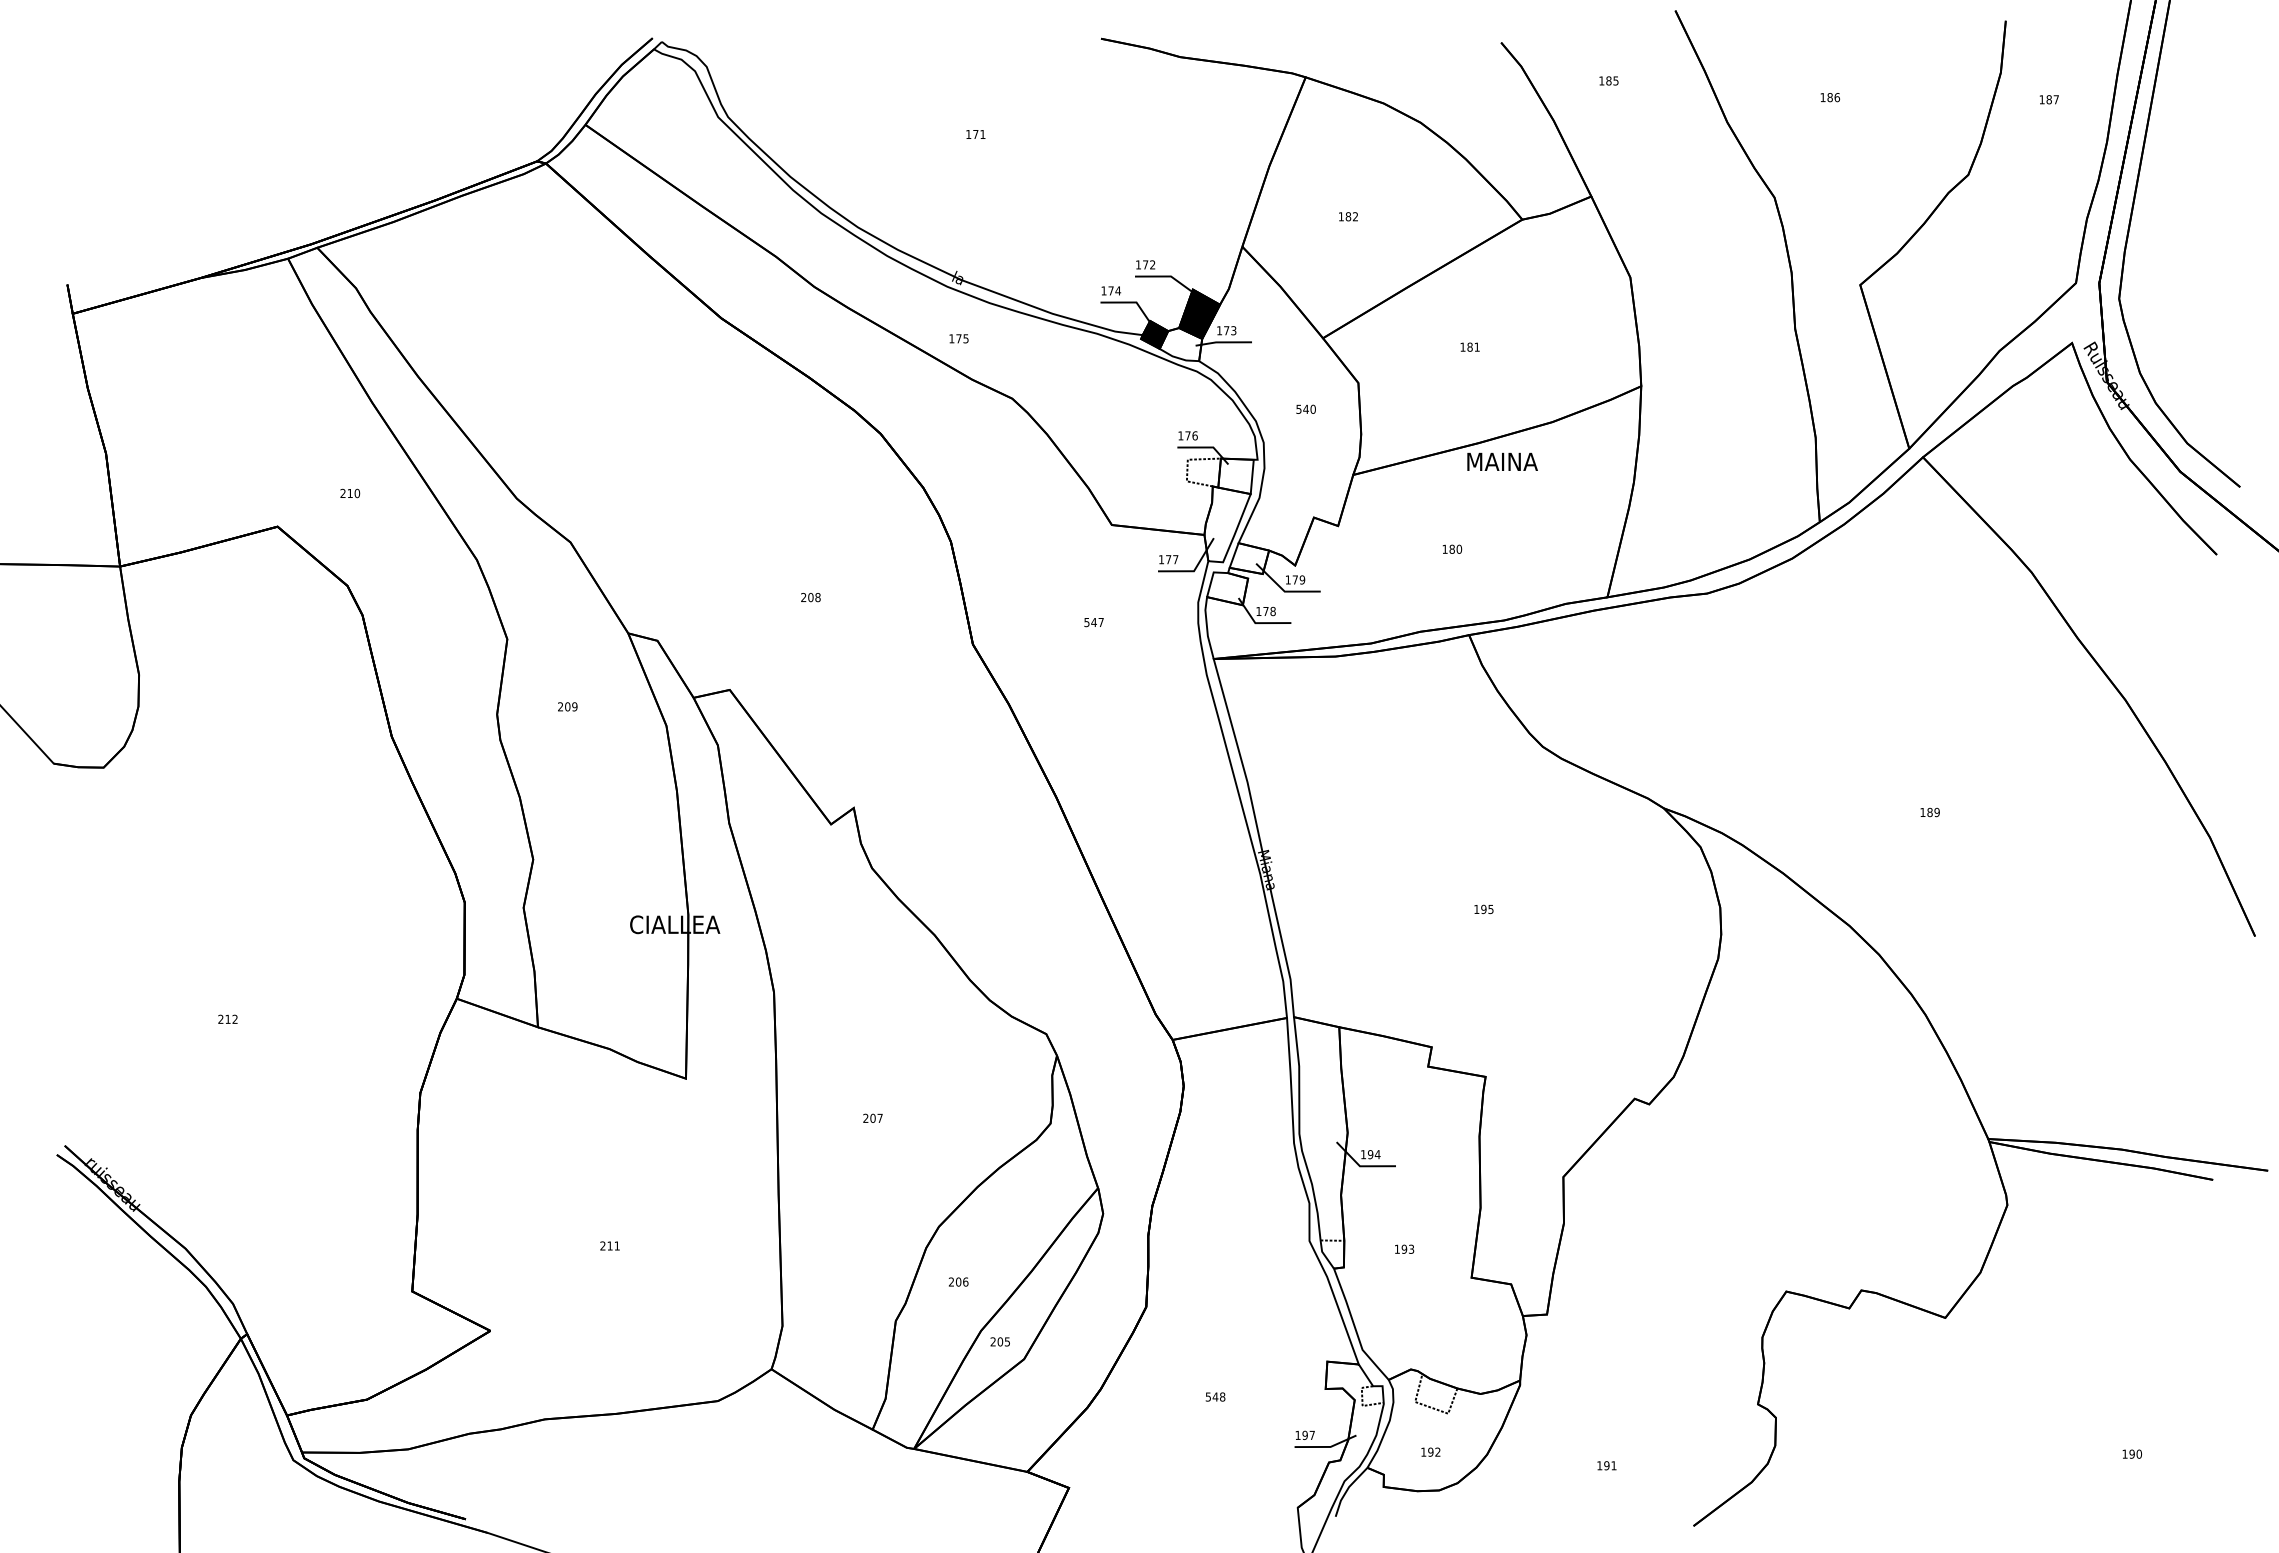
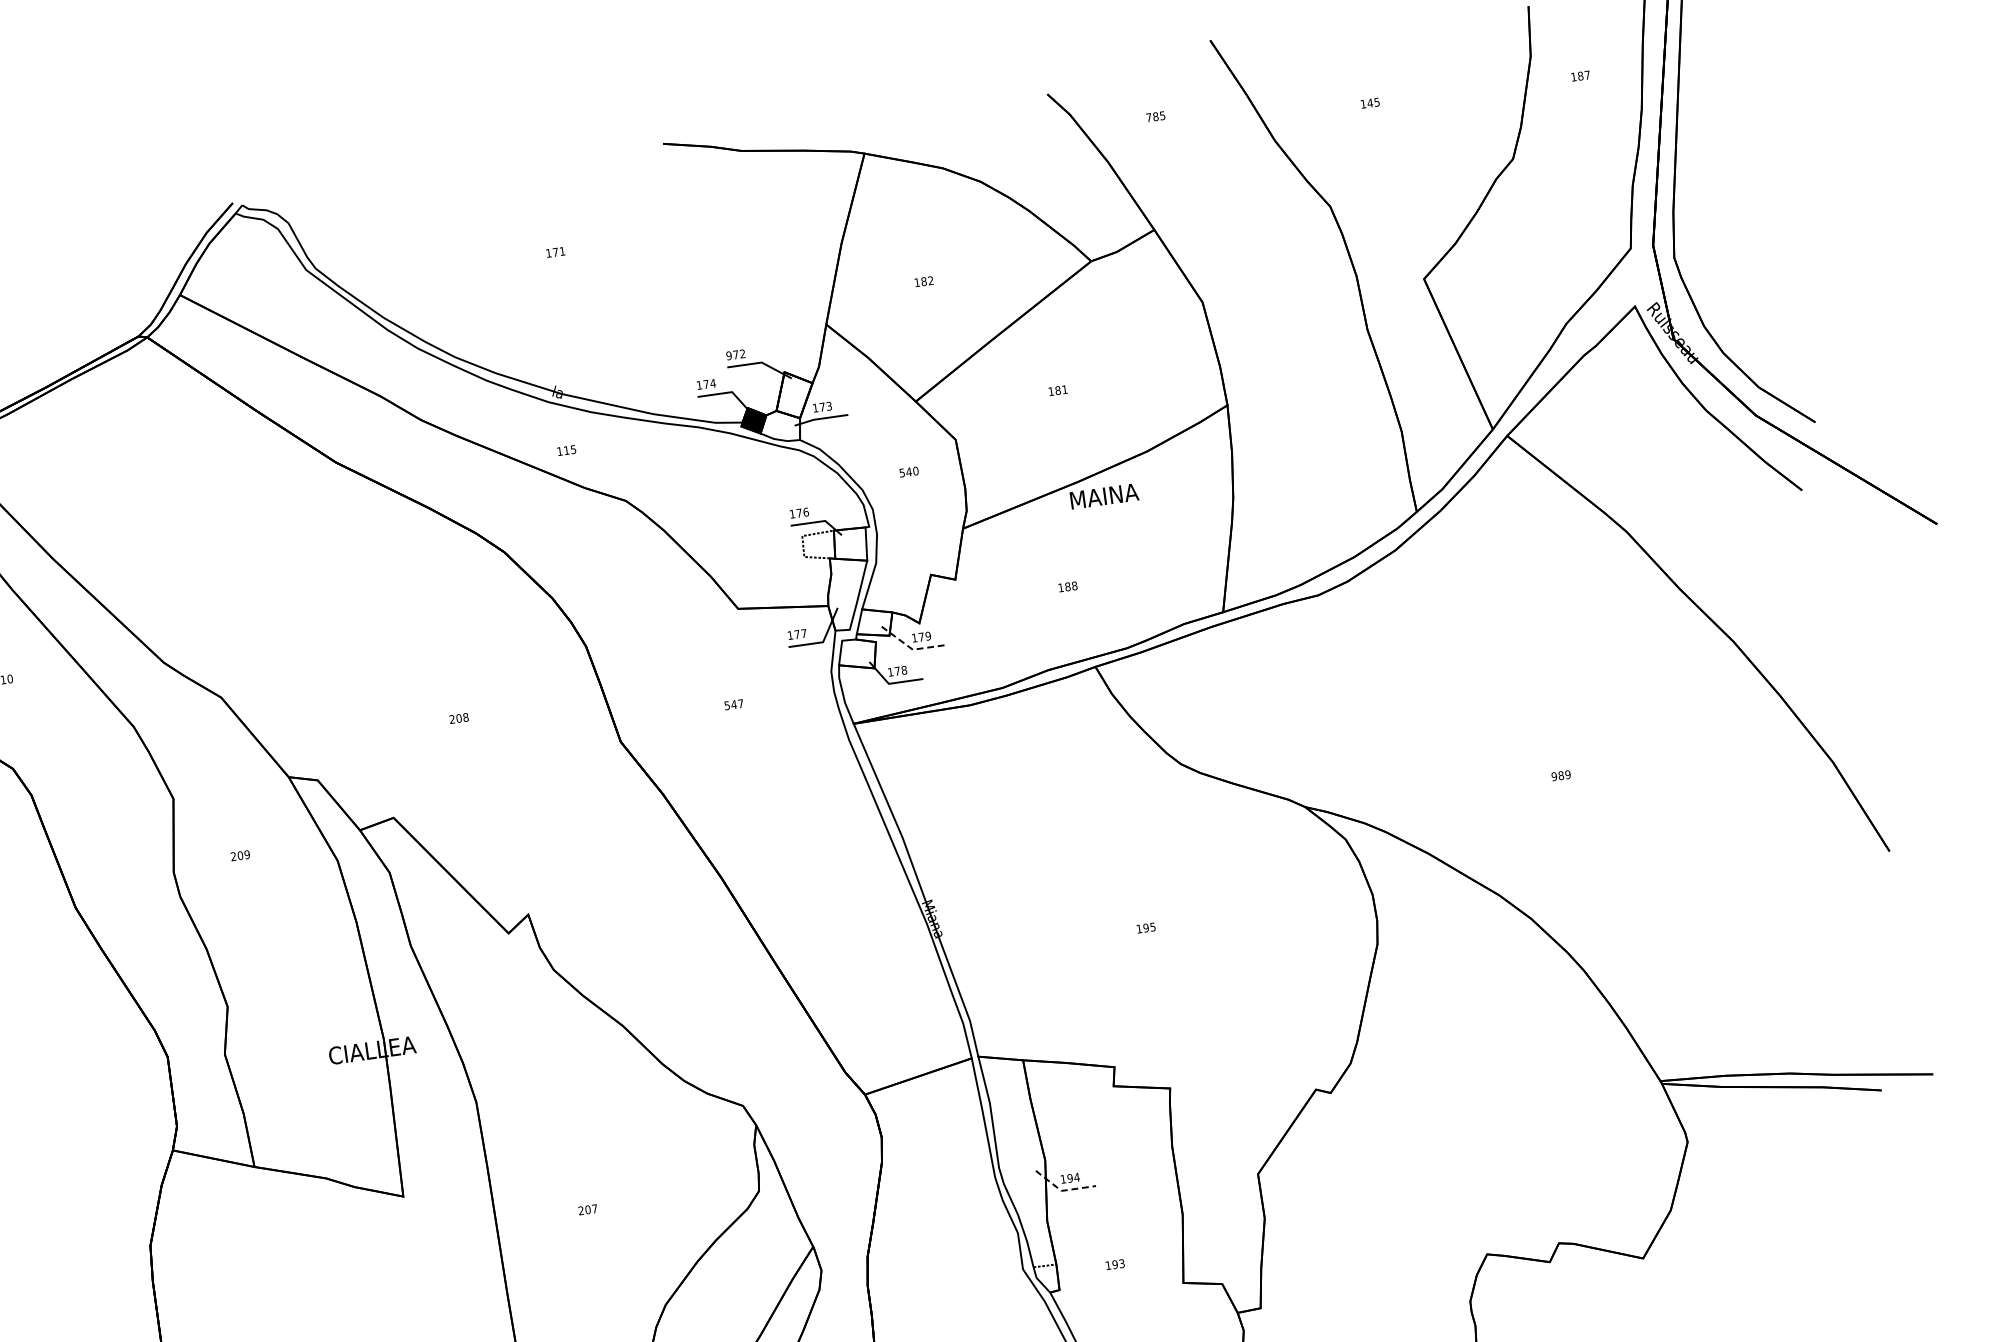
text: (1601, 80) -> (1148, 117), 185 -> 785
text: (1833, 97) -> (1373, 102), 186 -> 145
text: (1138, 264) -> (729, 355), 172 -> 972
fill: (1199, 313) -> (794, 394), removed
text: (958, 338) -> (566, 450), 175 -> 115
text: (1459, 549) -> (1074, 586), 180 -> 188
line: (1284, 590) -> (912, 648), solid -> dashed
text: (1922, 812) -> (1553, 776), 189 -> 989
line: (1360, 1166) -> (1062, 1191), solid -> dashed

